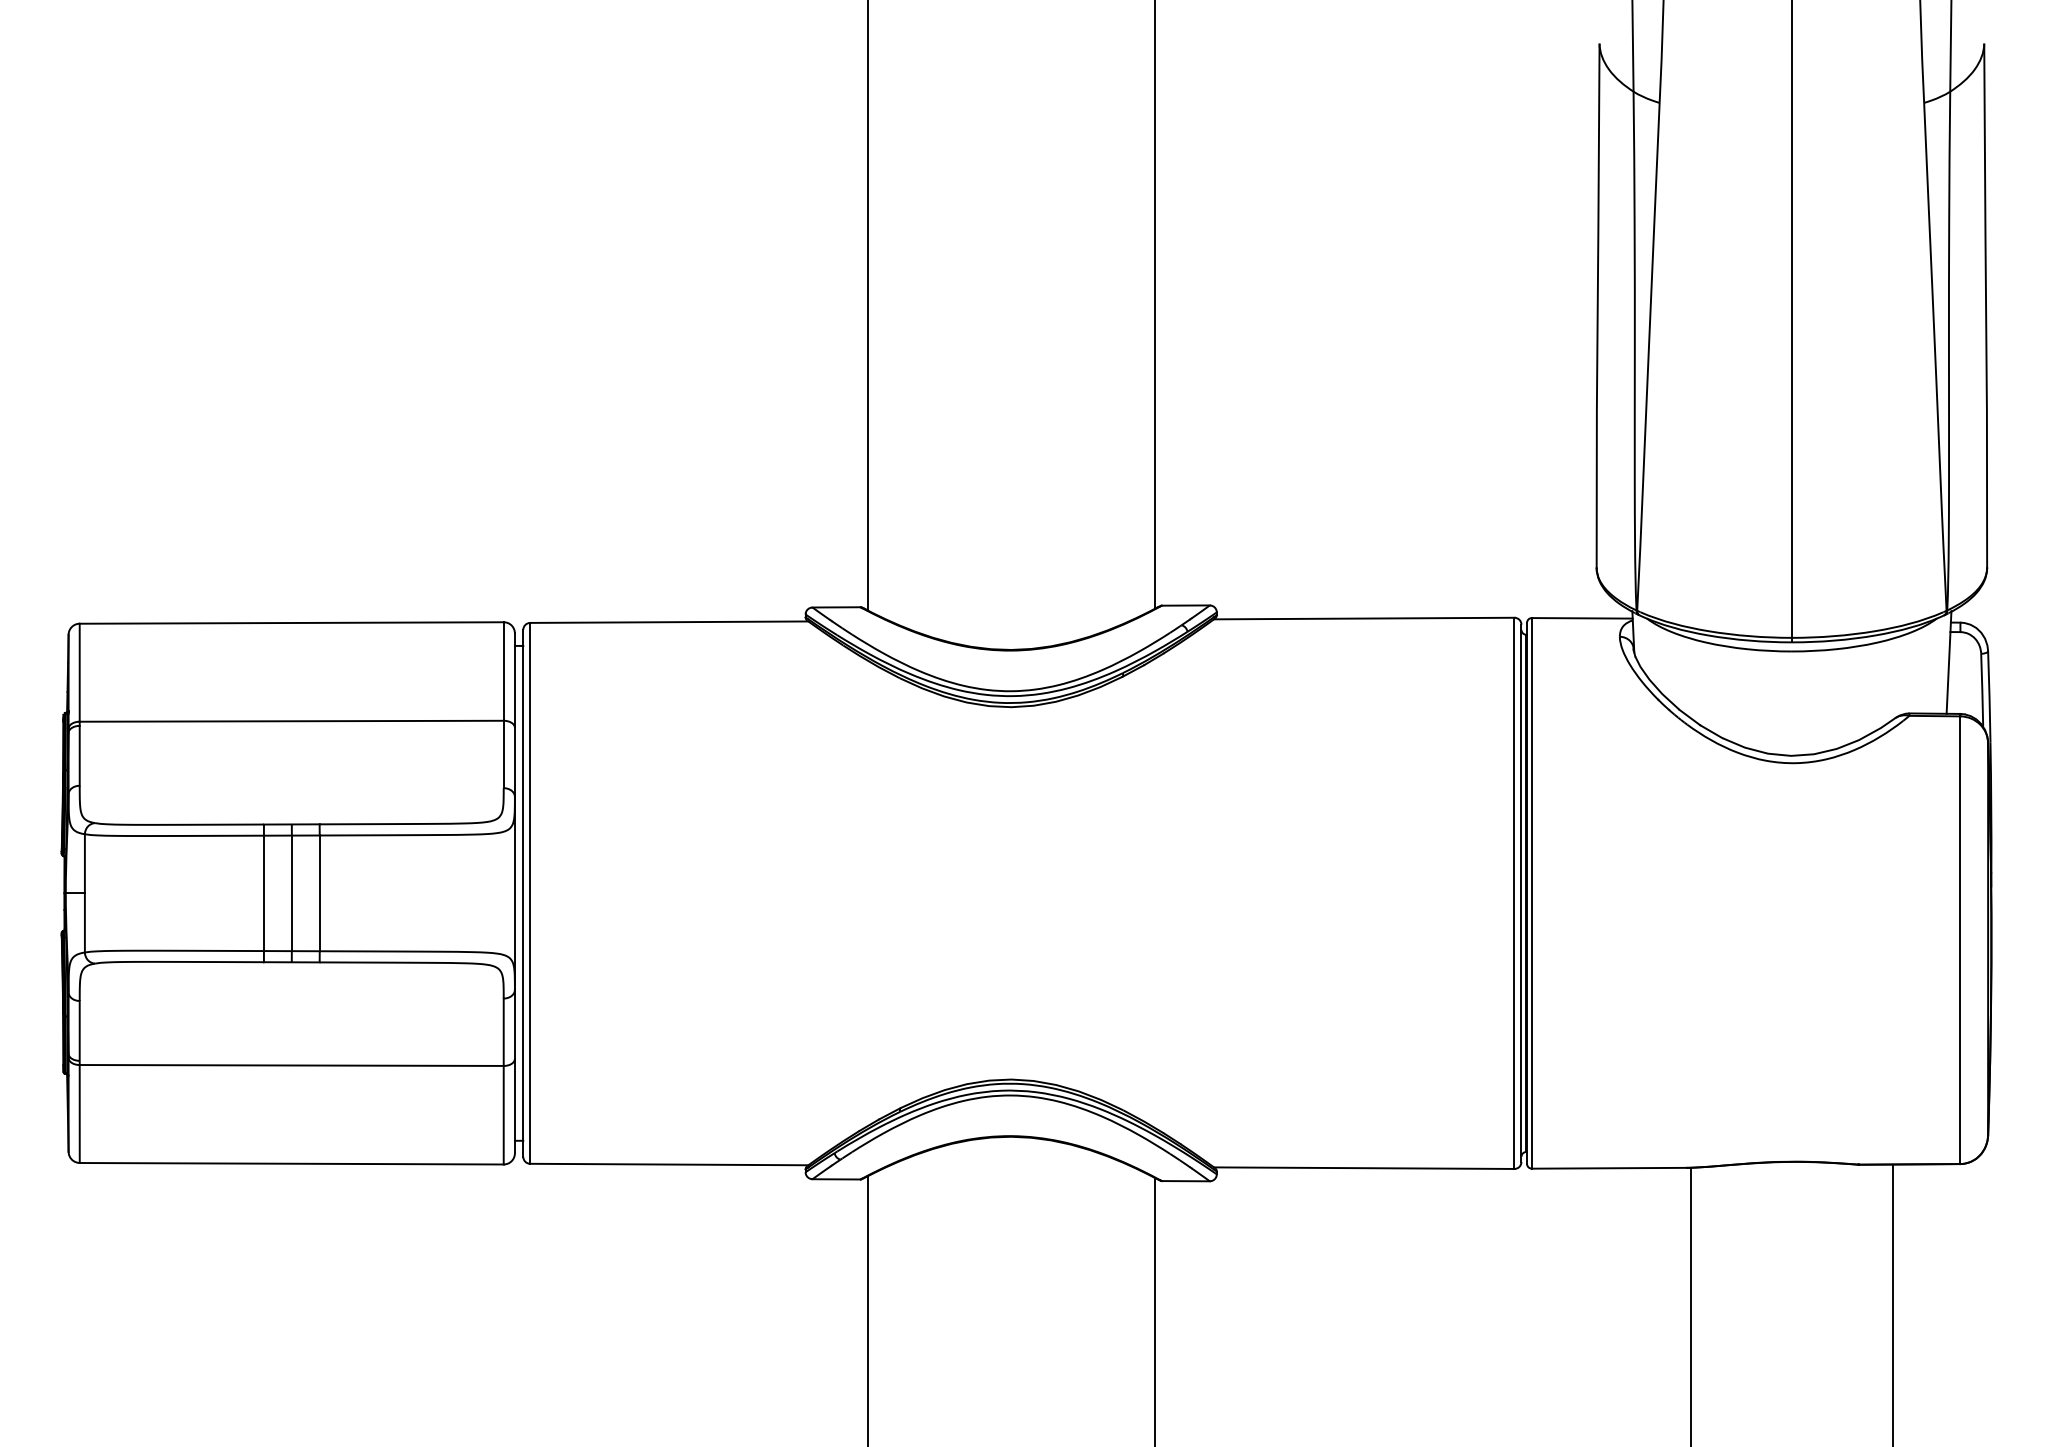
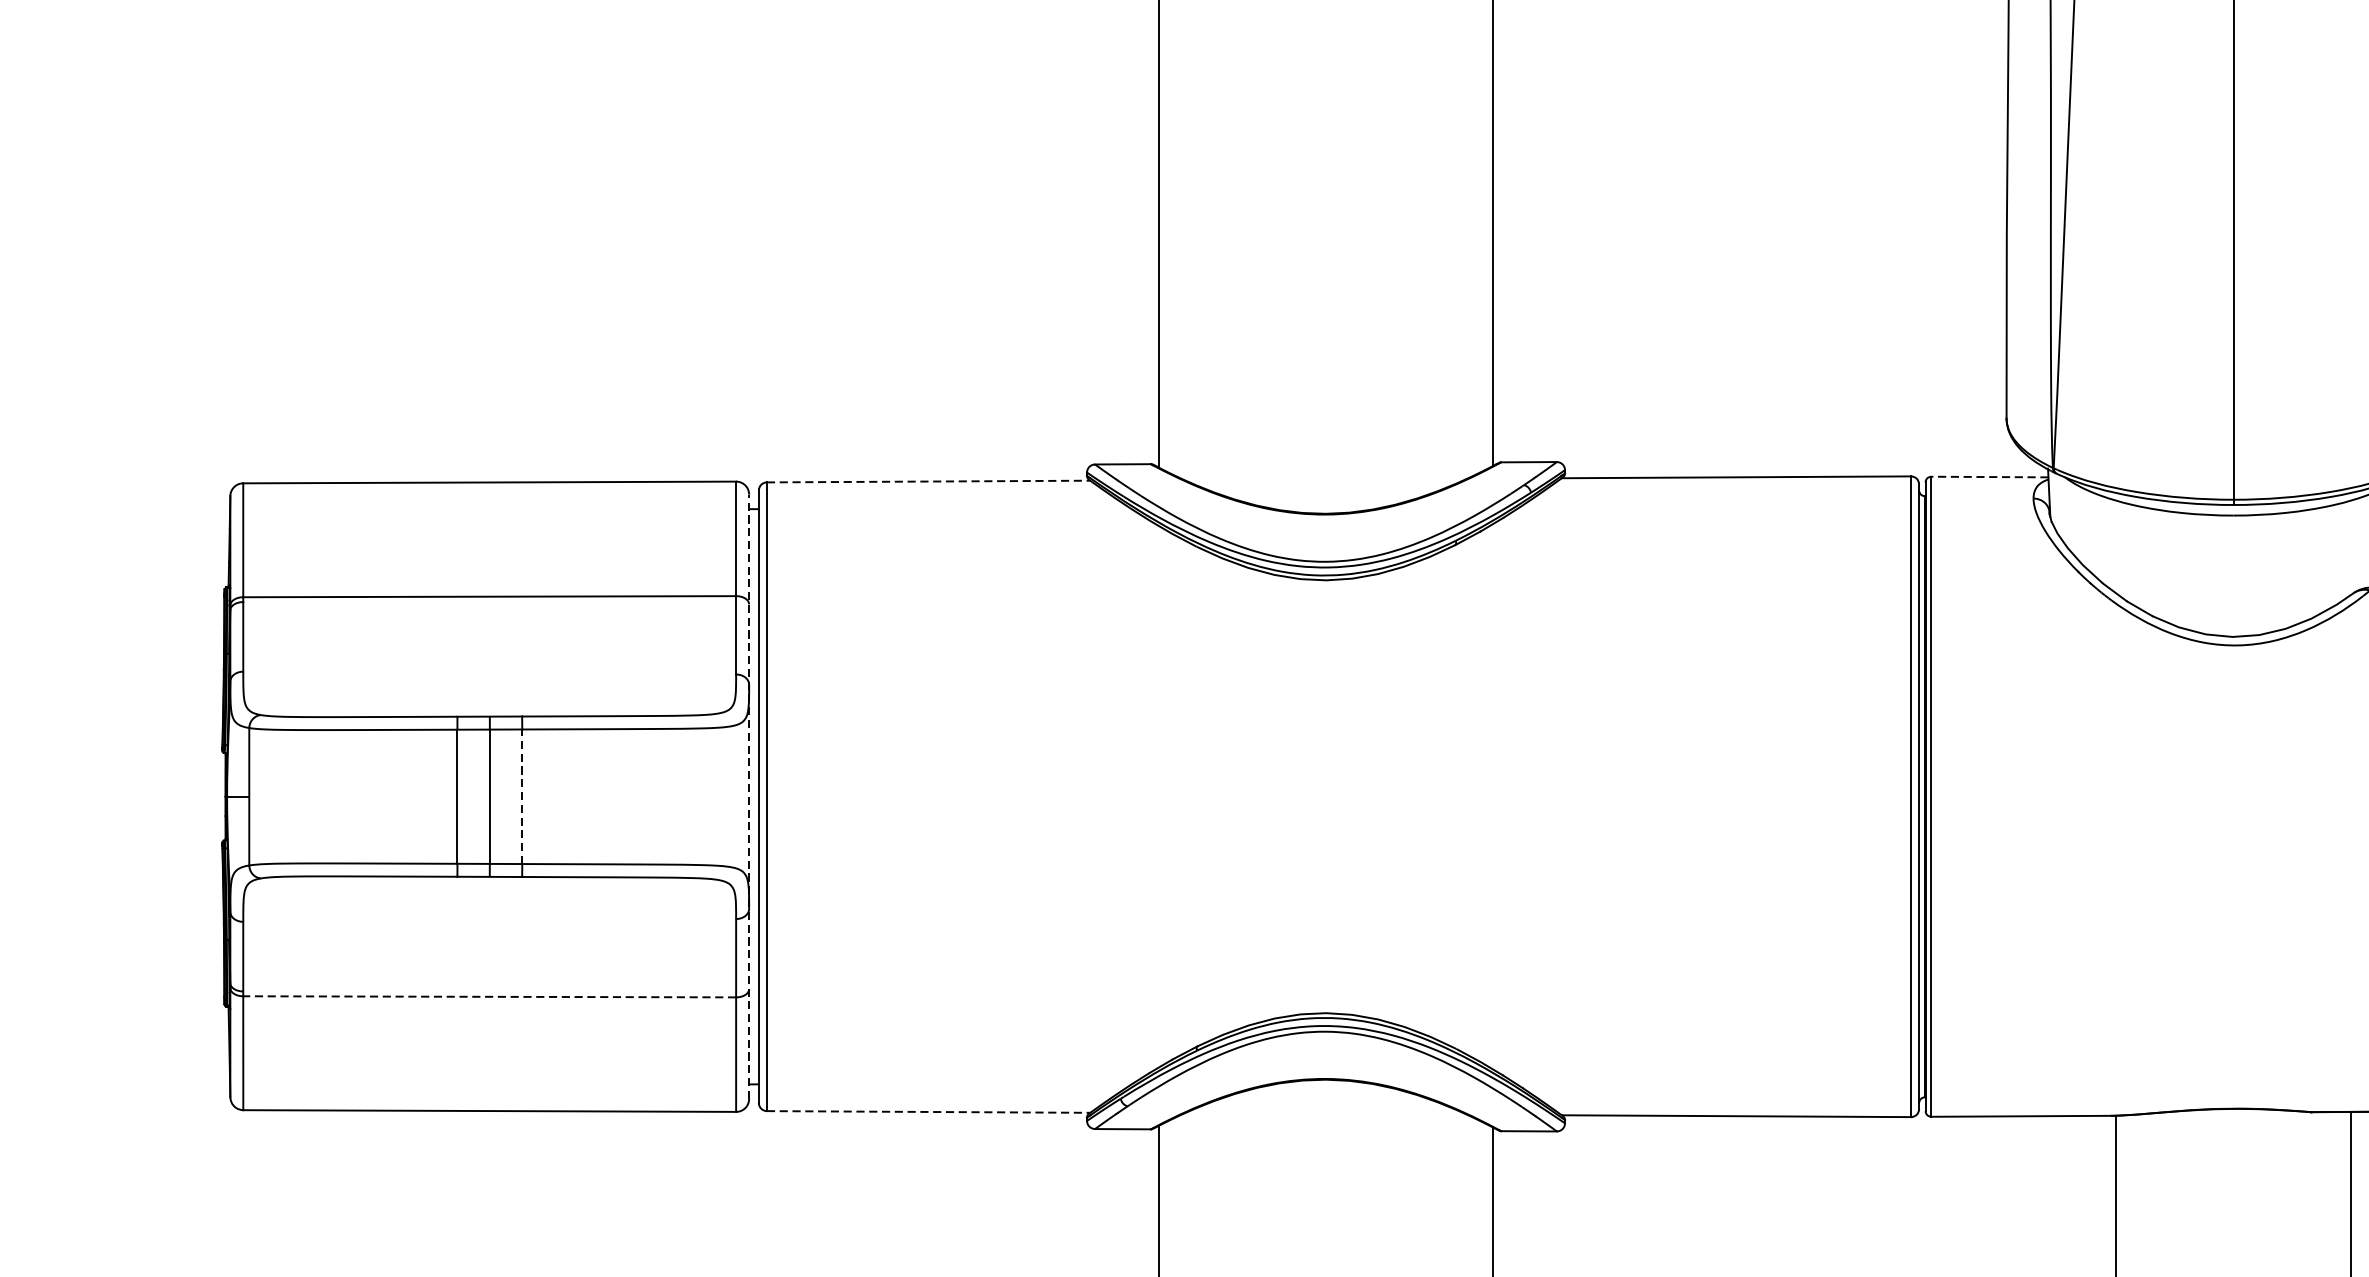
line: (1581, 618) -> (1988, 477), solid -> dashed
line: (669, 622) -> (928, 481), solid -> dashed
line: (319, 893) -> (521, 796), solid -> dashed
line: (514, 893) -> (748, 796), solid -> dashed
line: (291, 1065) -> (489, 996), solid -> dashed
line: (669, 1164) -> (928, 1111), solid -> dashed

